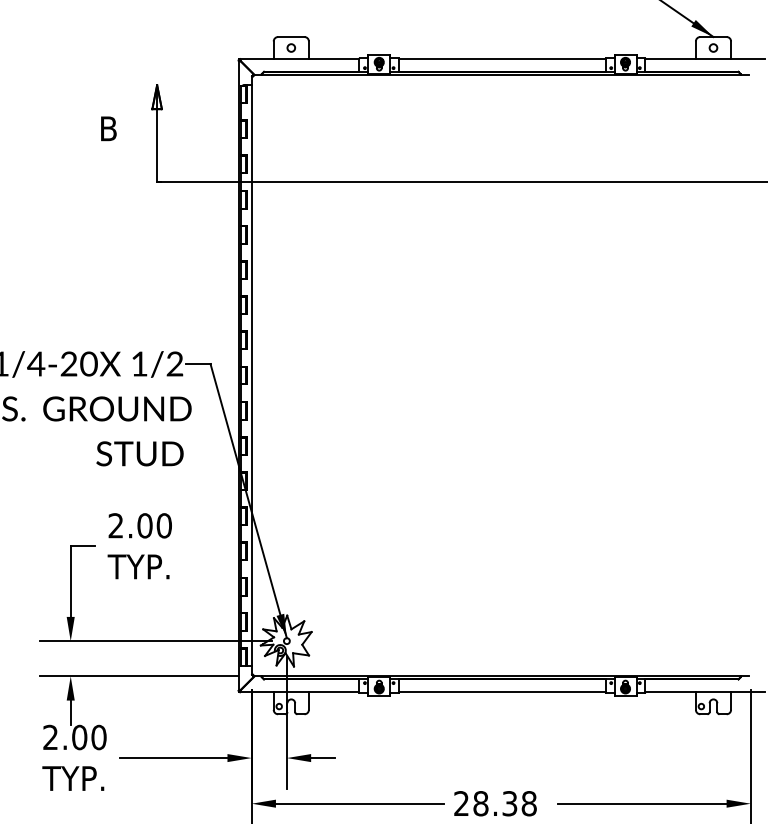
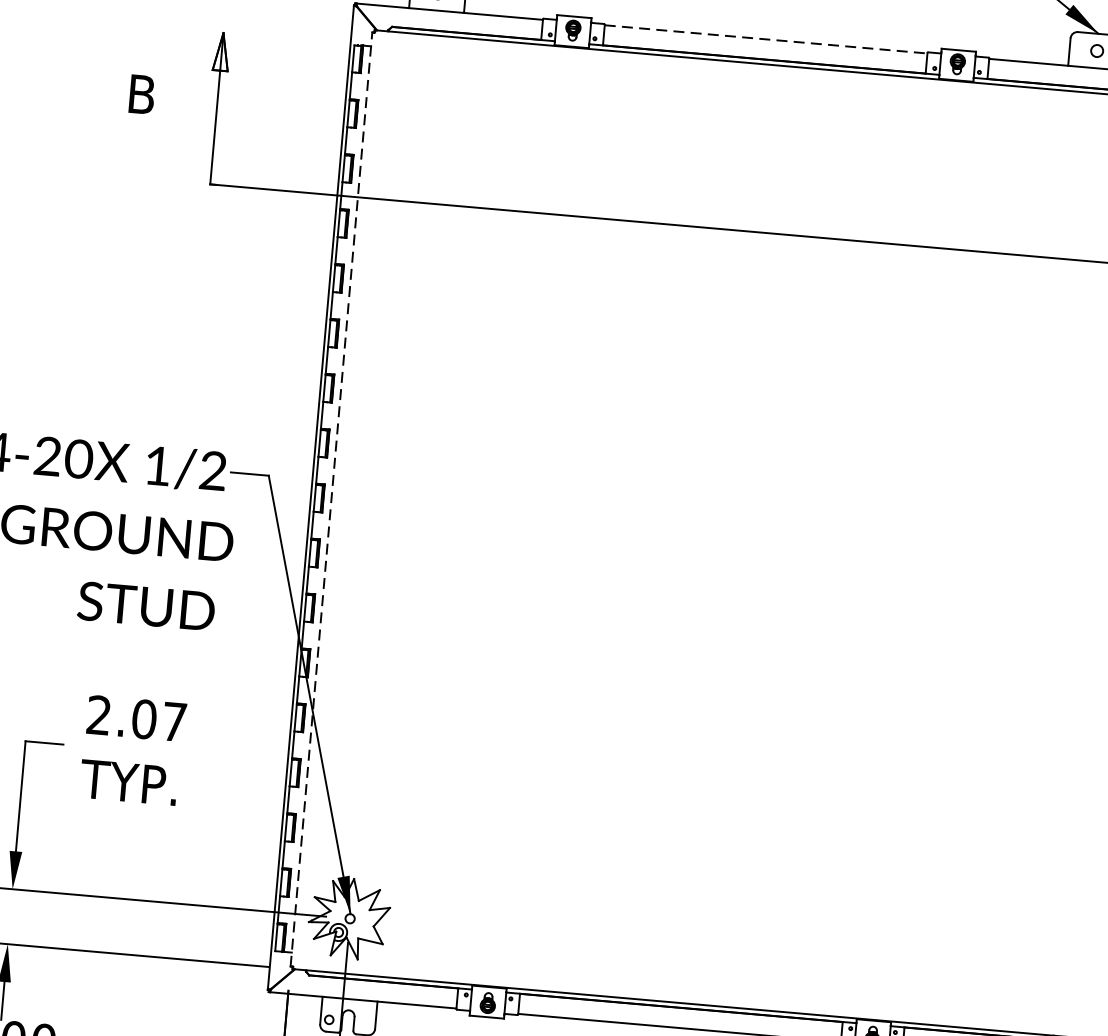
line: (502, 59) -> (766, 40), solid -> dashed
line: (251, 375) -> (331, 499), solid -> dashed
text: (163, 525) -> (173, 721), 2.00 -> 2.07

